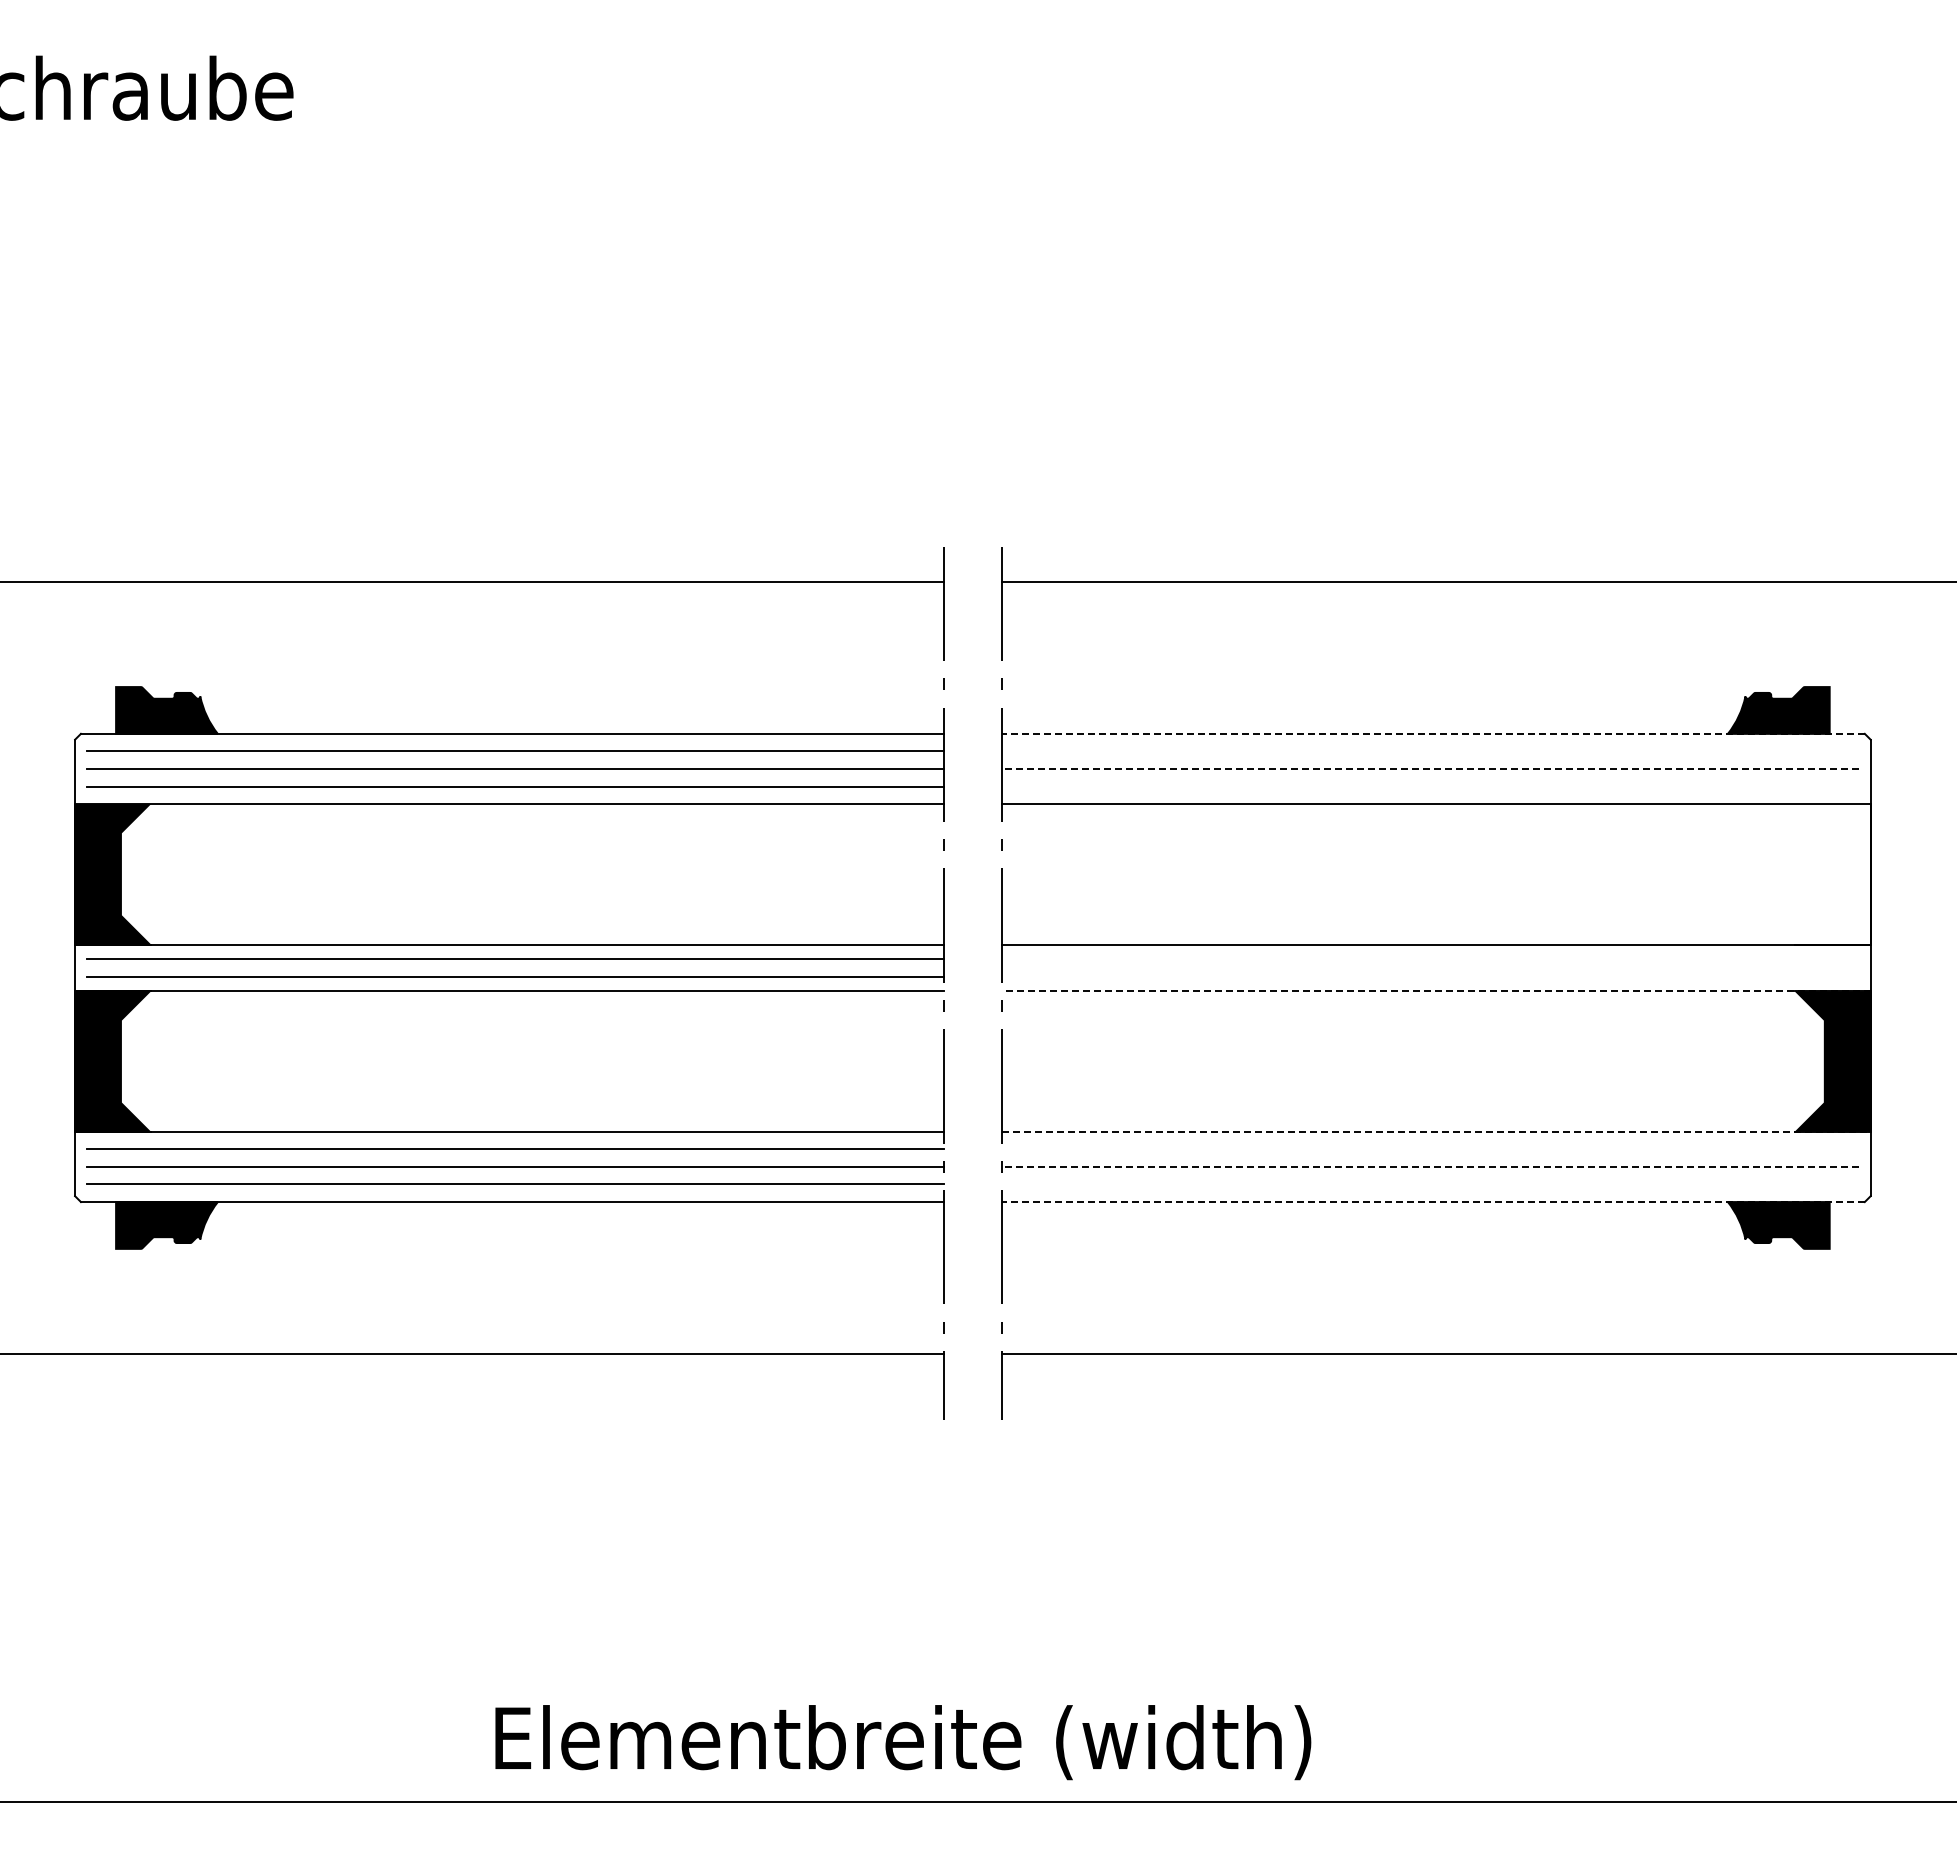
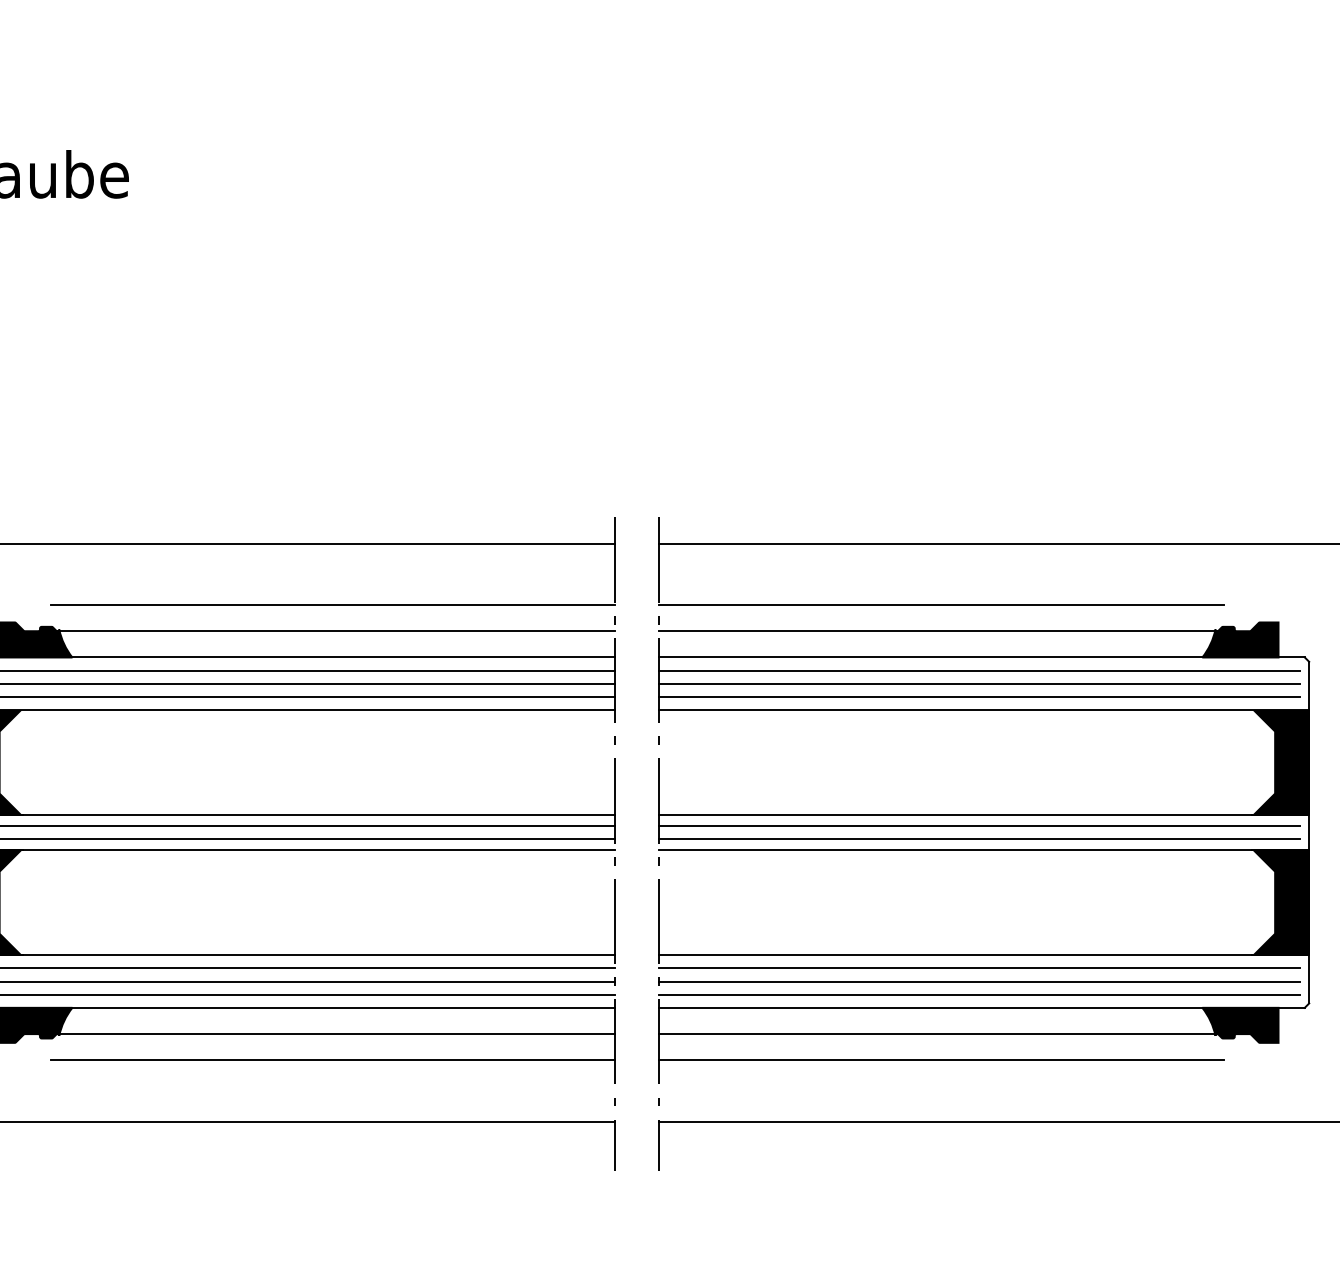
line: (565, 663) -> (332, 604), added
line: (1379, 663) -> (941, 604), added
line: (570, 698) -> (336, 631), added
line: (1374, 698) -> (937, 631), added
line: (1432, 733) -> (981, 657), dashed -> solid
line: (1430, 751) -> (979, 670), added
line: (1430, 768) -> (979, 683), dashed -> solid
line: (1430, 786) -> (979, 696), added
fill: (1832, 874) -> (1280, 762), added
line: (1430, 959) -> (979, 826), added
line: (1430, 976) -> (979, 839), added
line: (1435, 991) -> (983, 850), dashed -> solid
line: (1436, 1131) -> (984, 955), dashed -> solid
line: (1430, 1149) -> (979, 968), added
line: (1430, 1166) -> (979, 981), dashed -> solid
line: (1430, 1184) -> (979, 994), added
line: (1432, 1202) -> (981, 1008), dashed -> solid
line: (570, 1237) -> (336, 1034), added
line: (1374, 1237) -> (937, 1034), added
line: (565, 1272) -> (332, 1060), added
line: (1379, 1272) -> (941, 1060), added

